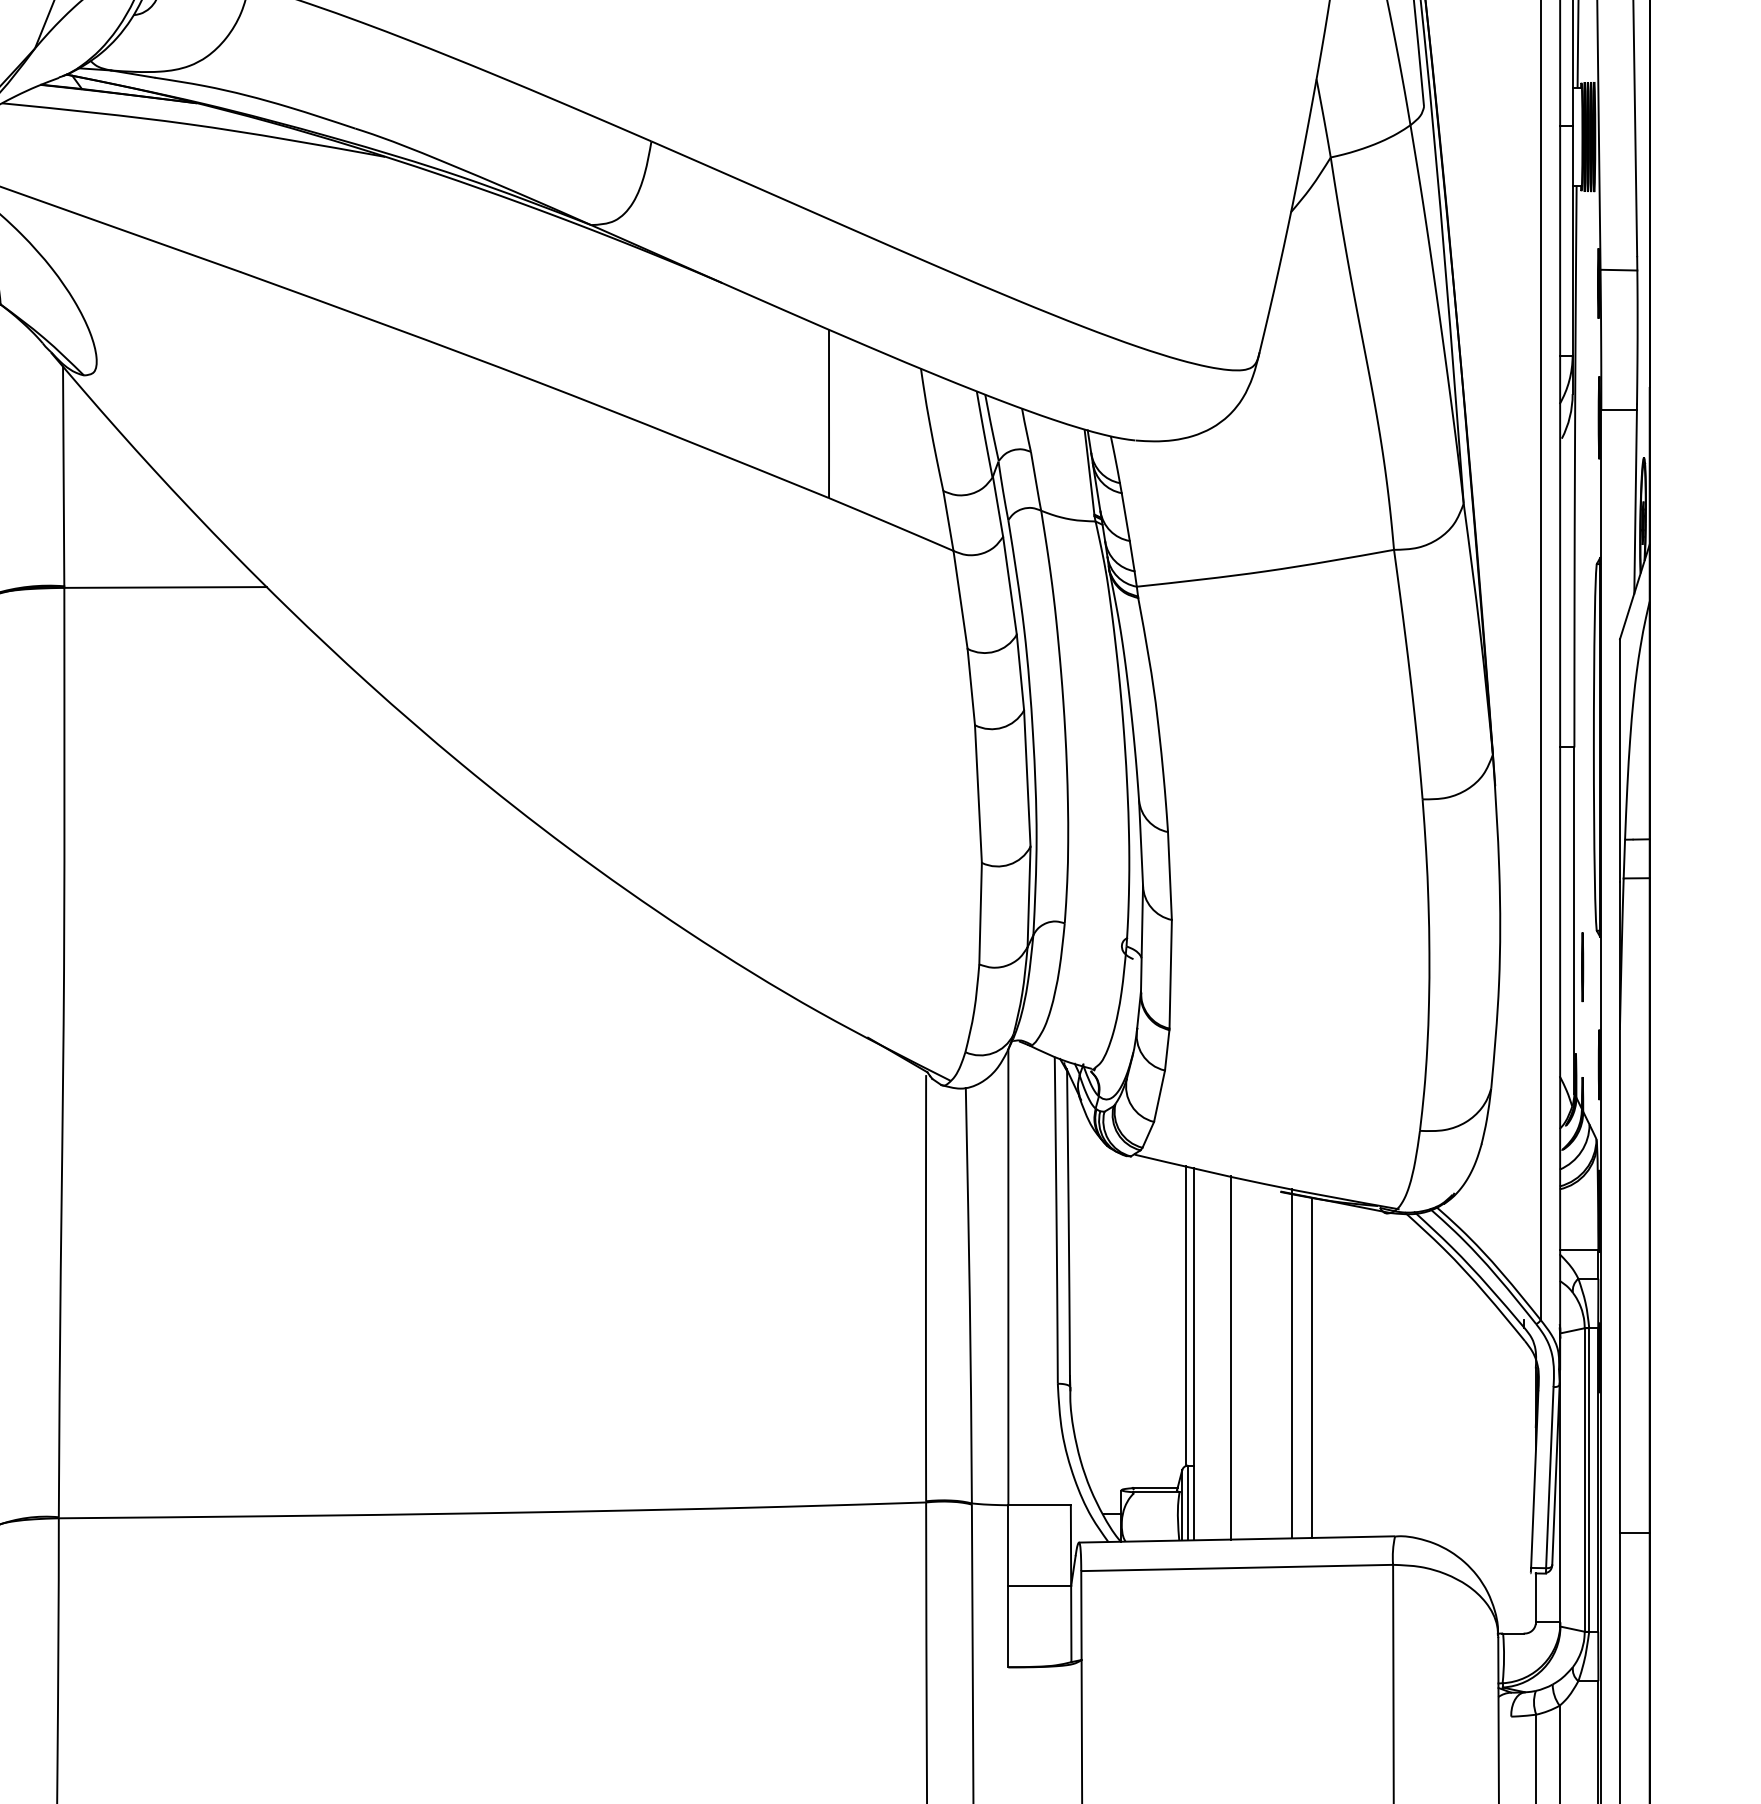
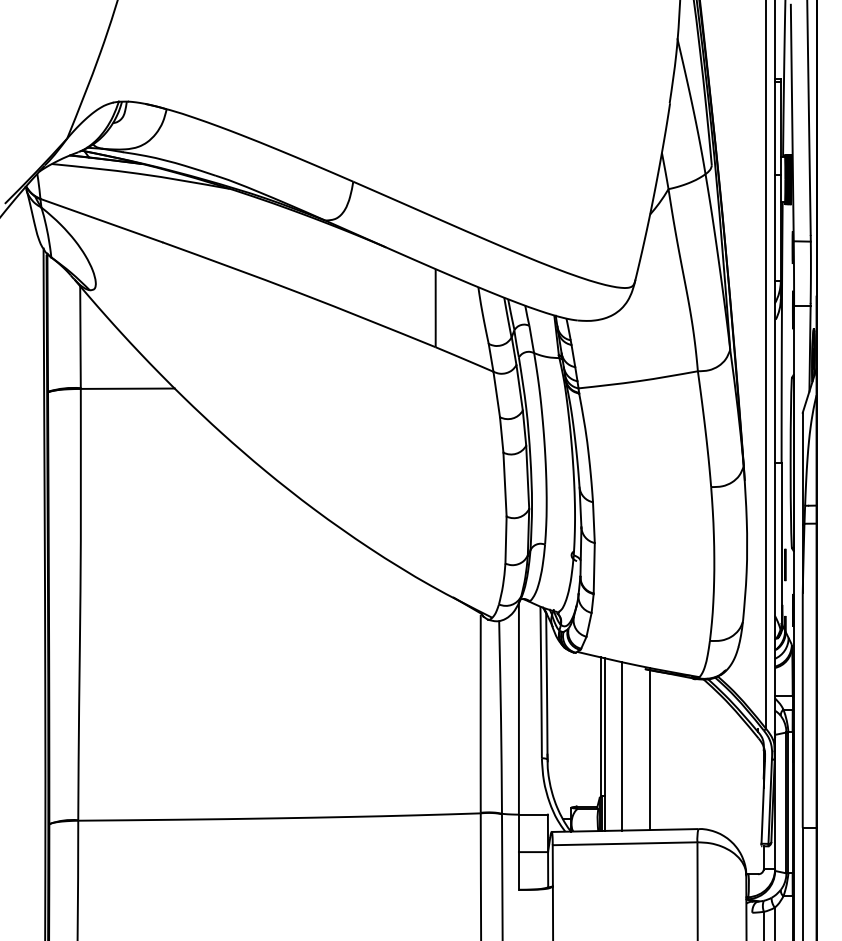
line: (1311, 1367) -> (659, 750), removed

